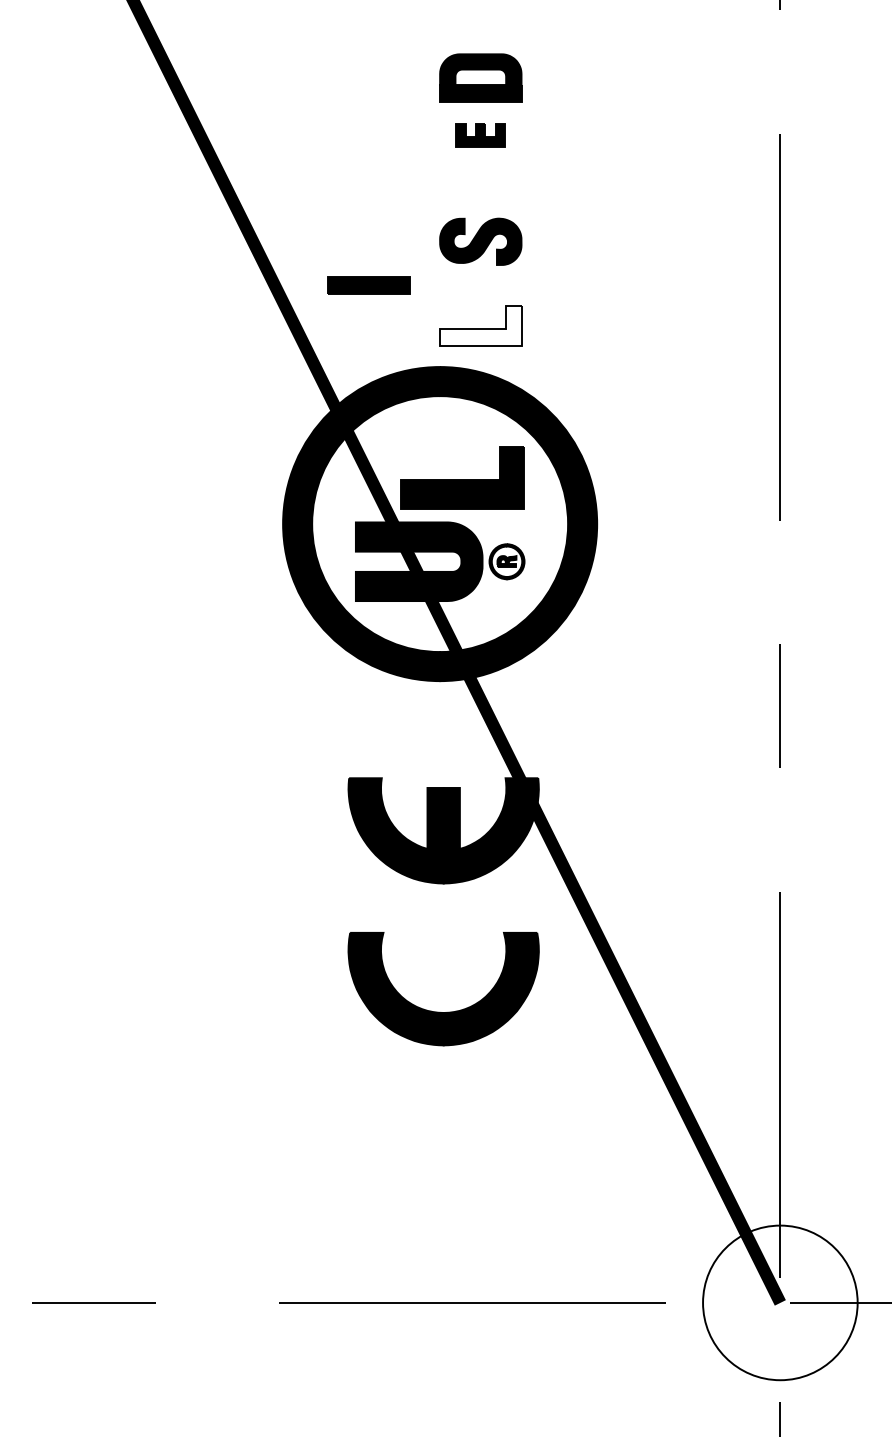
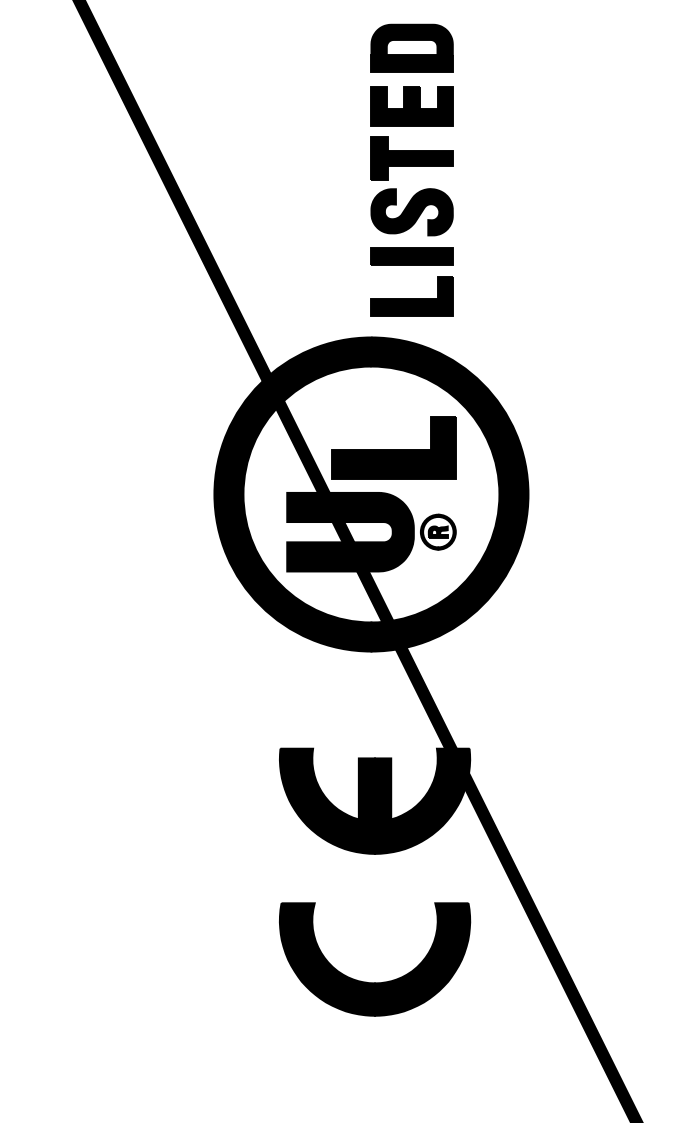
part: (480, 135) -> (411, 105), size x1.67
part: (480, 188) -> (411, 158), added
part: (368, 285) -> (411, 255), moved
fill: (480, 325) -> (411, 295), added

